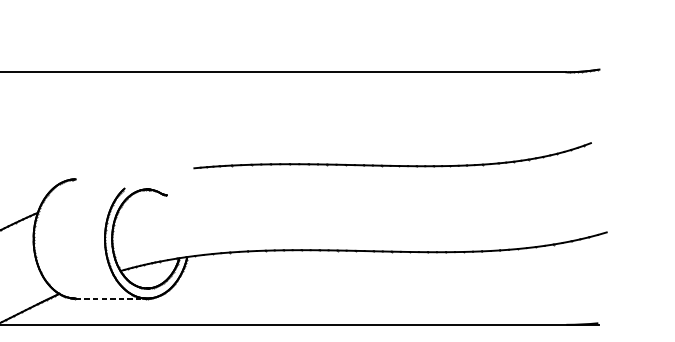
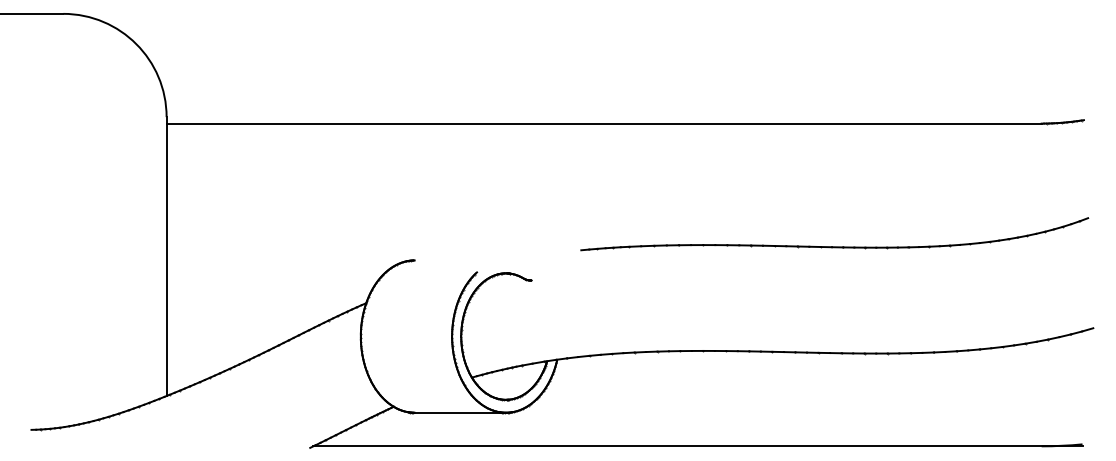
part: (392, 165) -> (834, 246), moved
line: (111, 298) -> (460, 412), dashed -> solid

